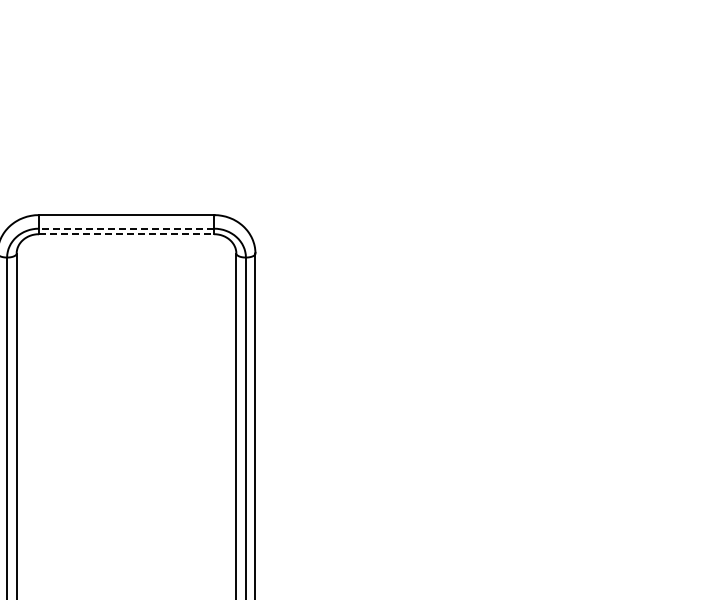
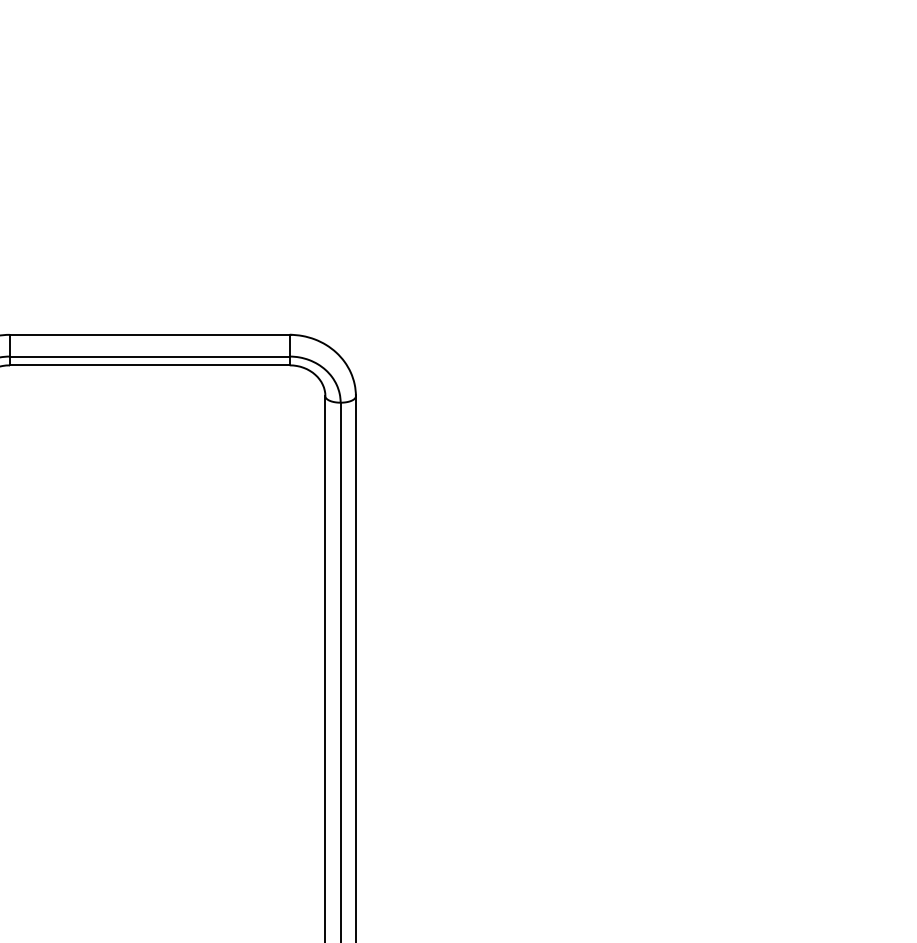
line: (126, 228) -> (149, 356), dashed -> solid
line: (126, 234) -> (149, 365), dashed -> solid

